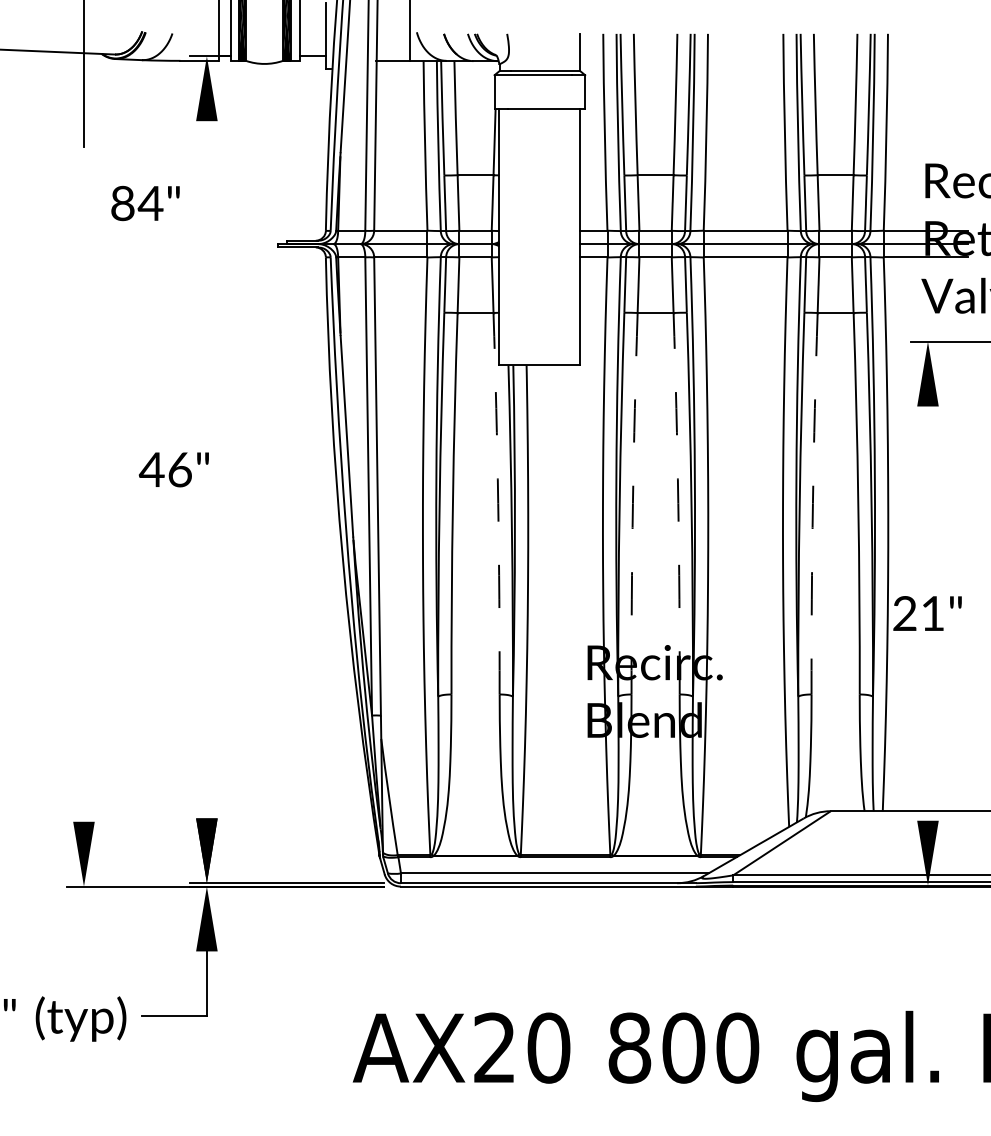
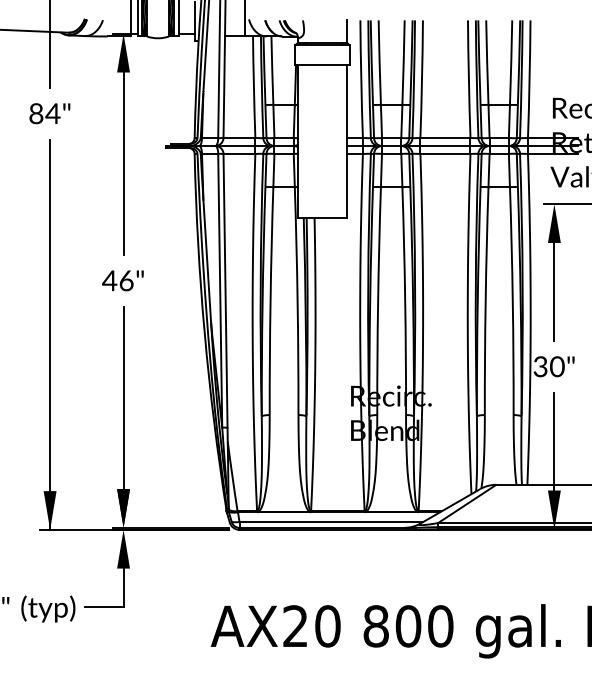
text: (144, 203) -> (49, 113), moved
line: (206, 273) -> (123, 163), added
text: (173, 469) -> (122, 280), moved
line: (928, 487) -> (554, 291), added
arc: (498, 504) -> (297, 301), dashed -> solid
arc: (633, 504) -> (378, 301), dashed -> solid
arc: (678, 504) -> (405, 301), dashed -> solid
arc: (812, 504) -> (485, 301), dashed -> solid
line: (84, 559) -> (50, 334), added
text: (918, 613) -> (548, 366), 21" -> 30"
line: (206, 665) -> (123, 397), added
line: (928, 738) -> (554, 441), added

